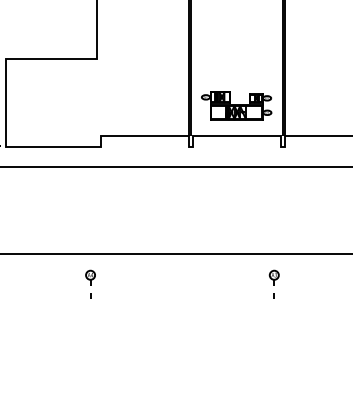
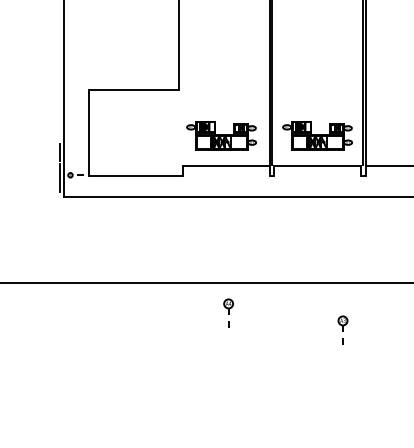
part: (139, 105) -> (221, 135), added
part: (90, 283) -> (228, 312), moved
part: (273, 283) -> (342, 329), moved

